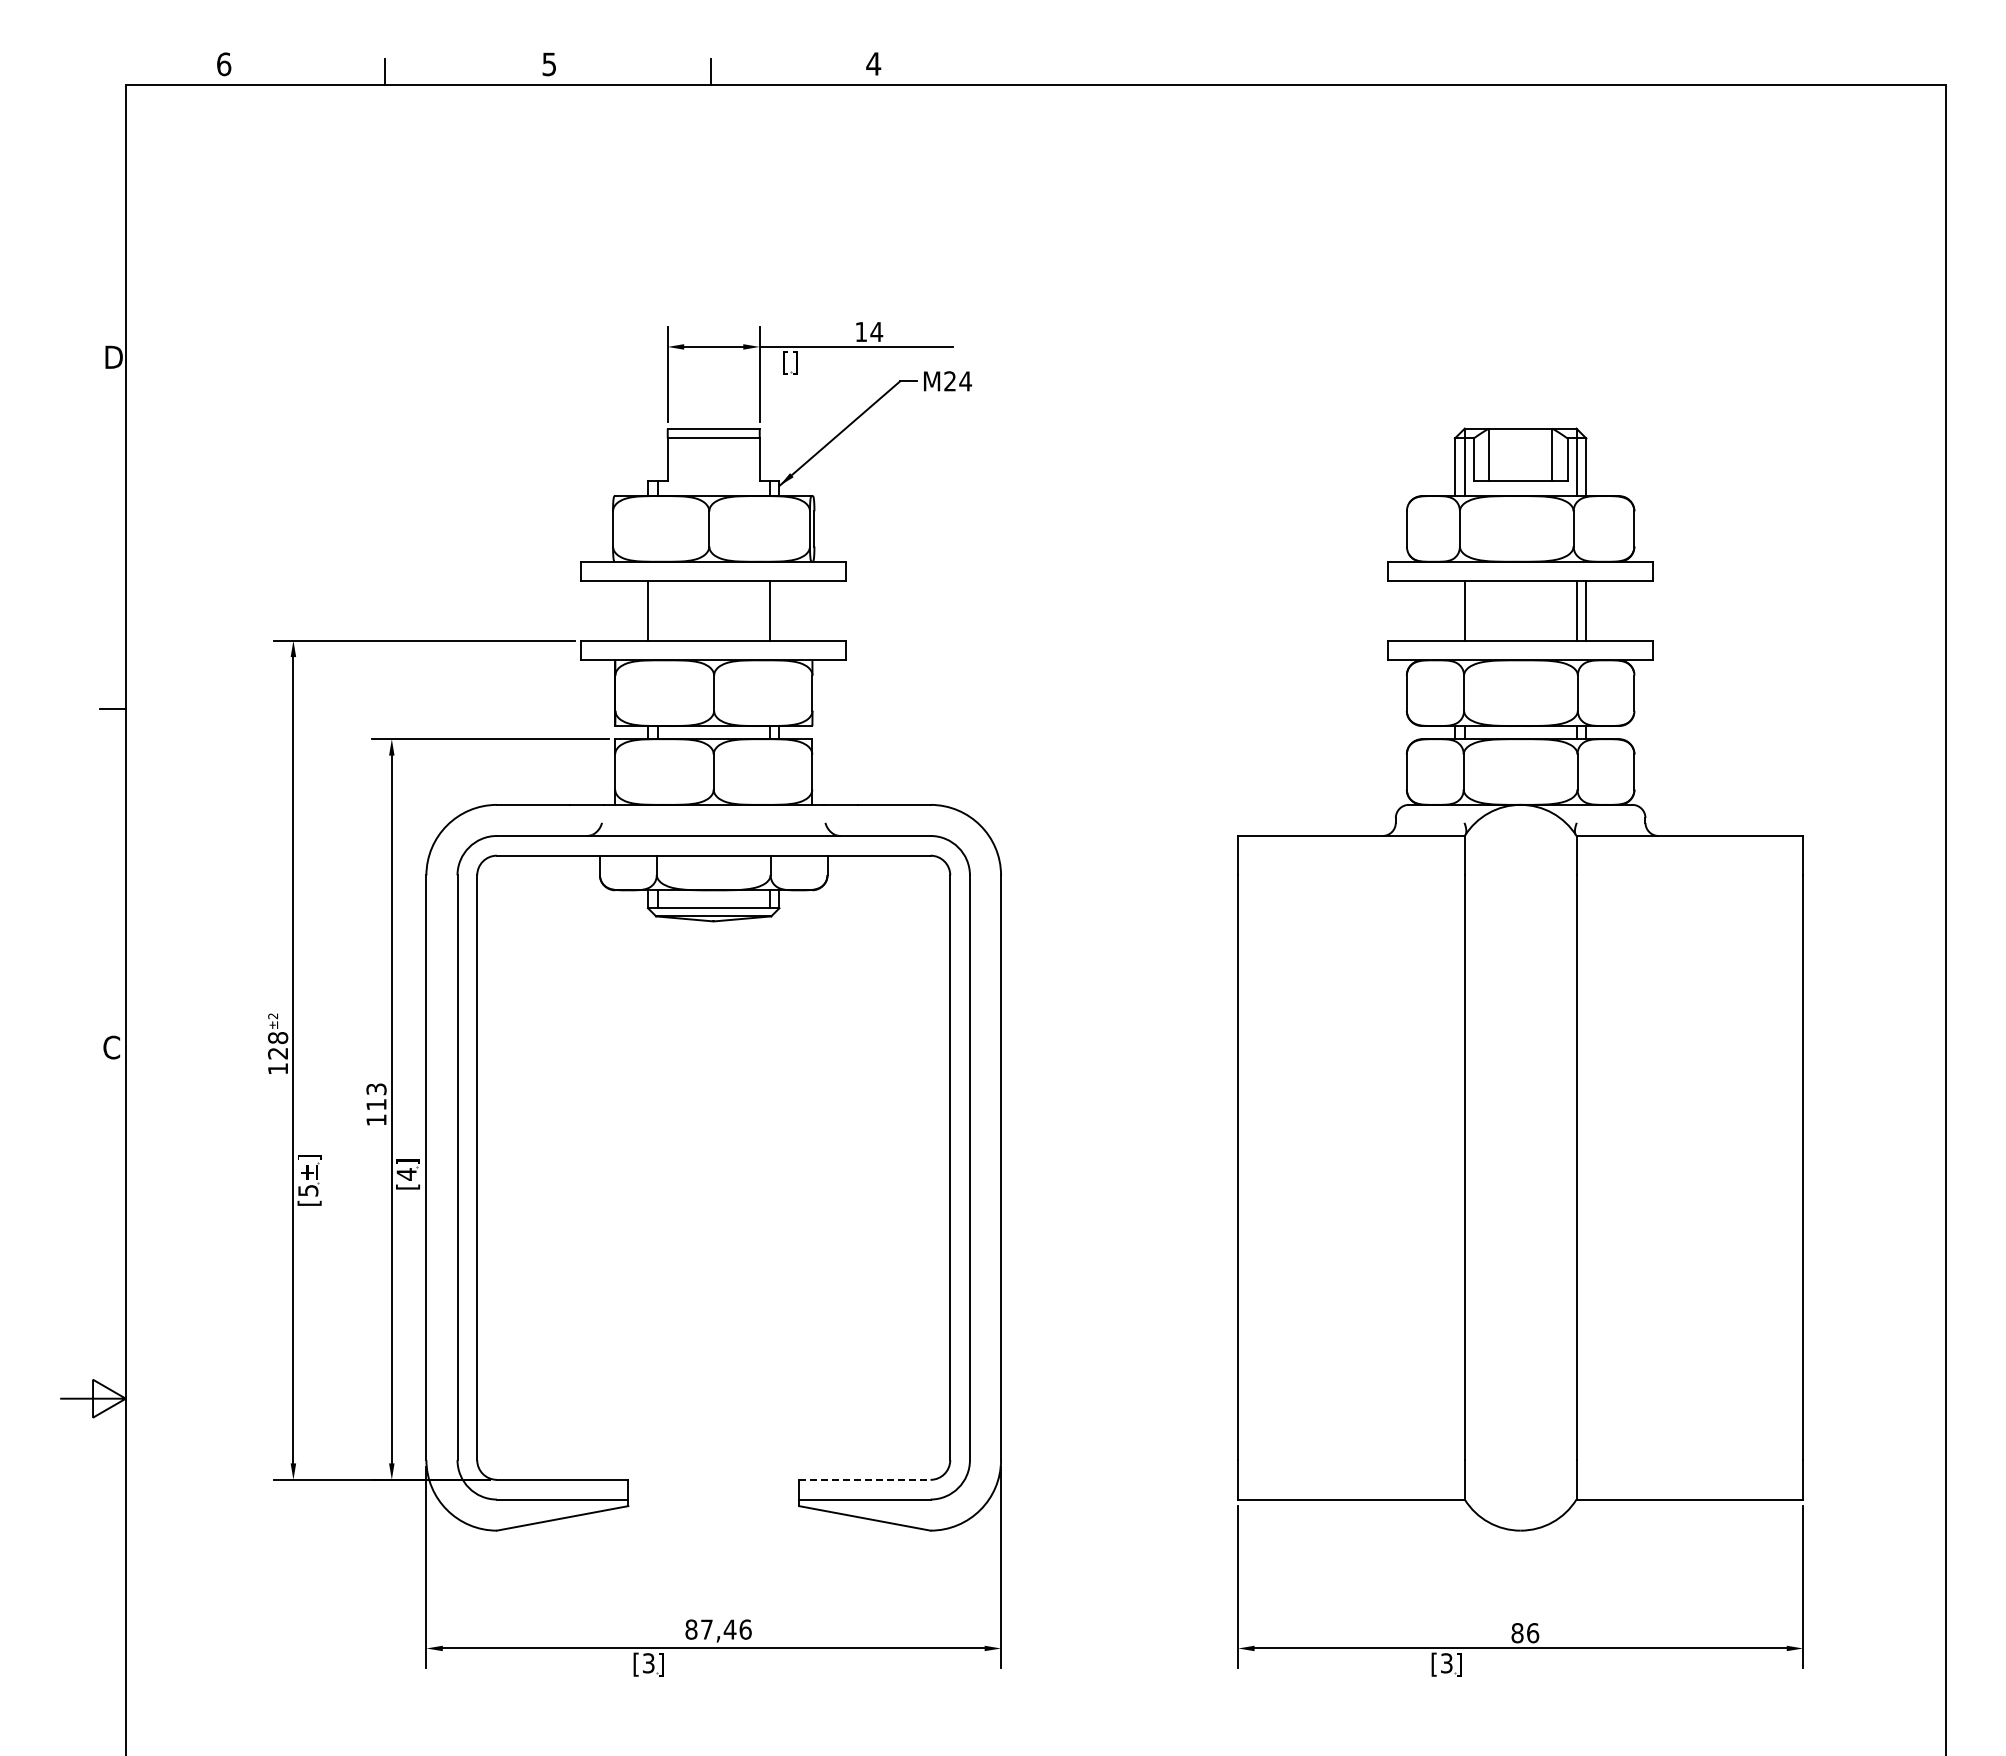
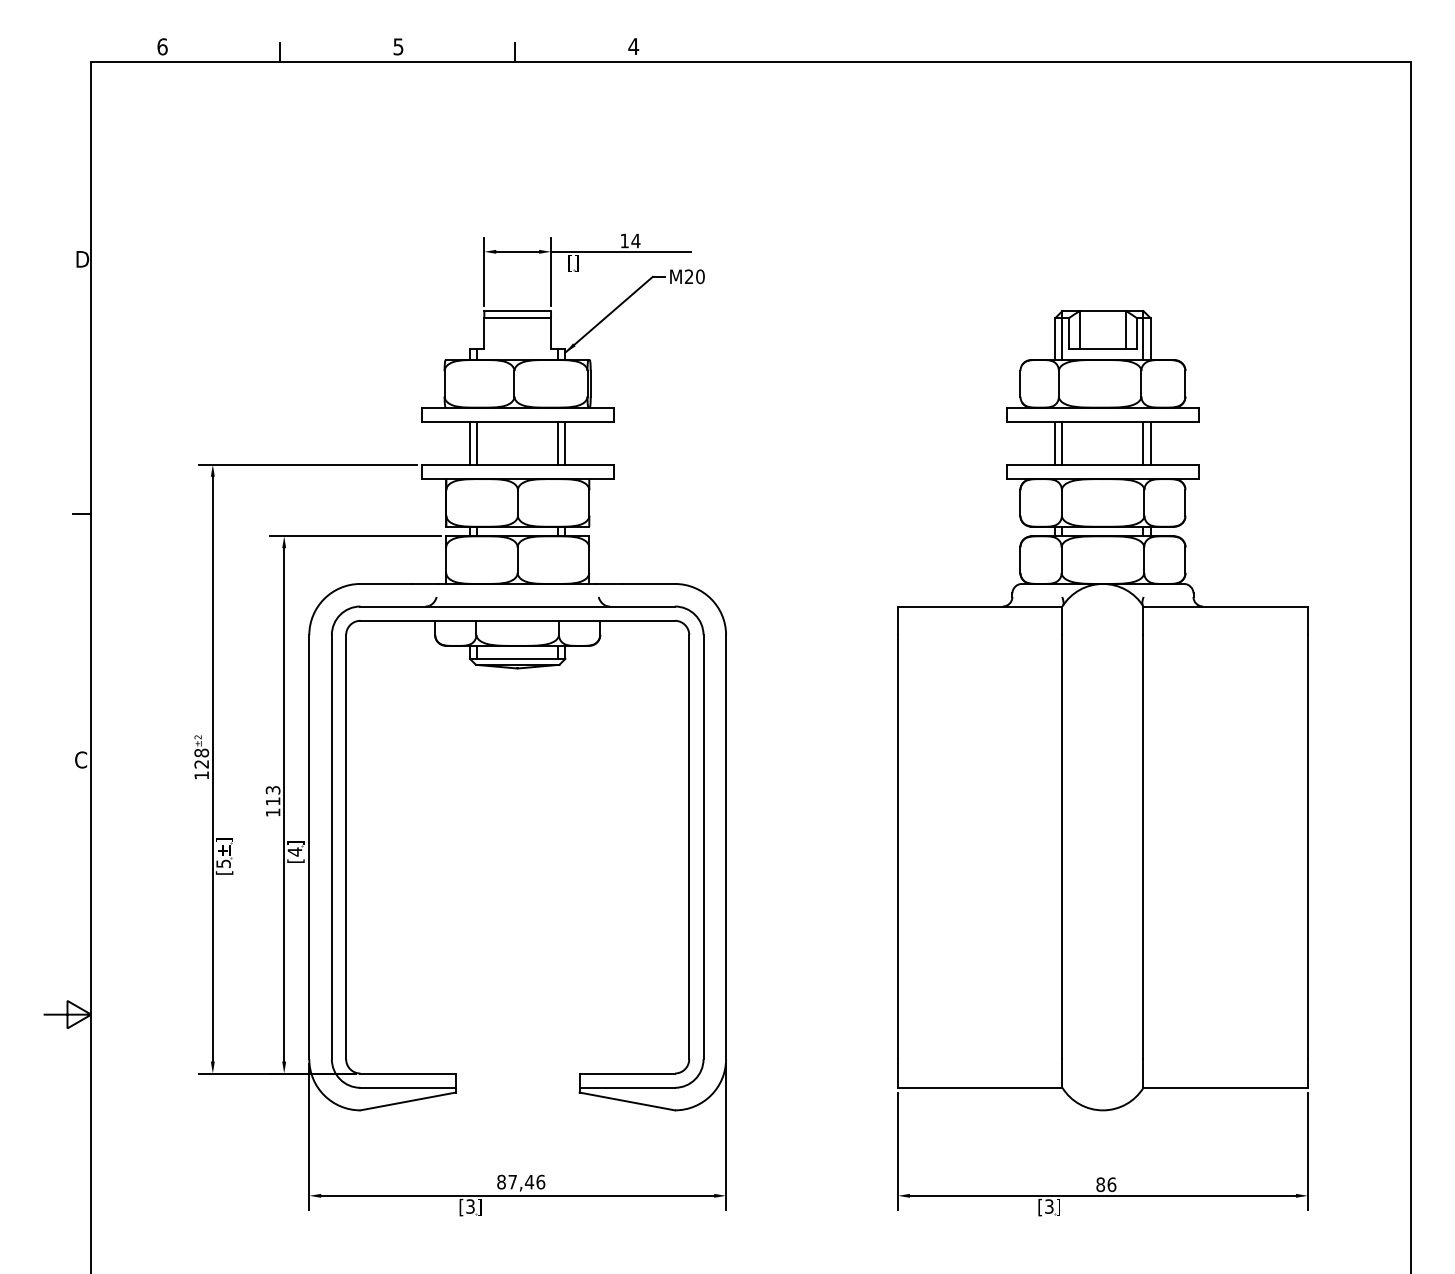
text: (965, 381) -> (700, 276), M24 -> M20
line: (657, 610) -> (476, 442), added
line: (779, 610) -> (565, 442), added
line: (1454, 610) -> (1054, 442), added
line: (864, 1479) -> (627, 1073), dashed -> solid

